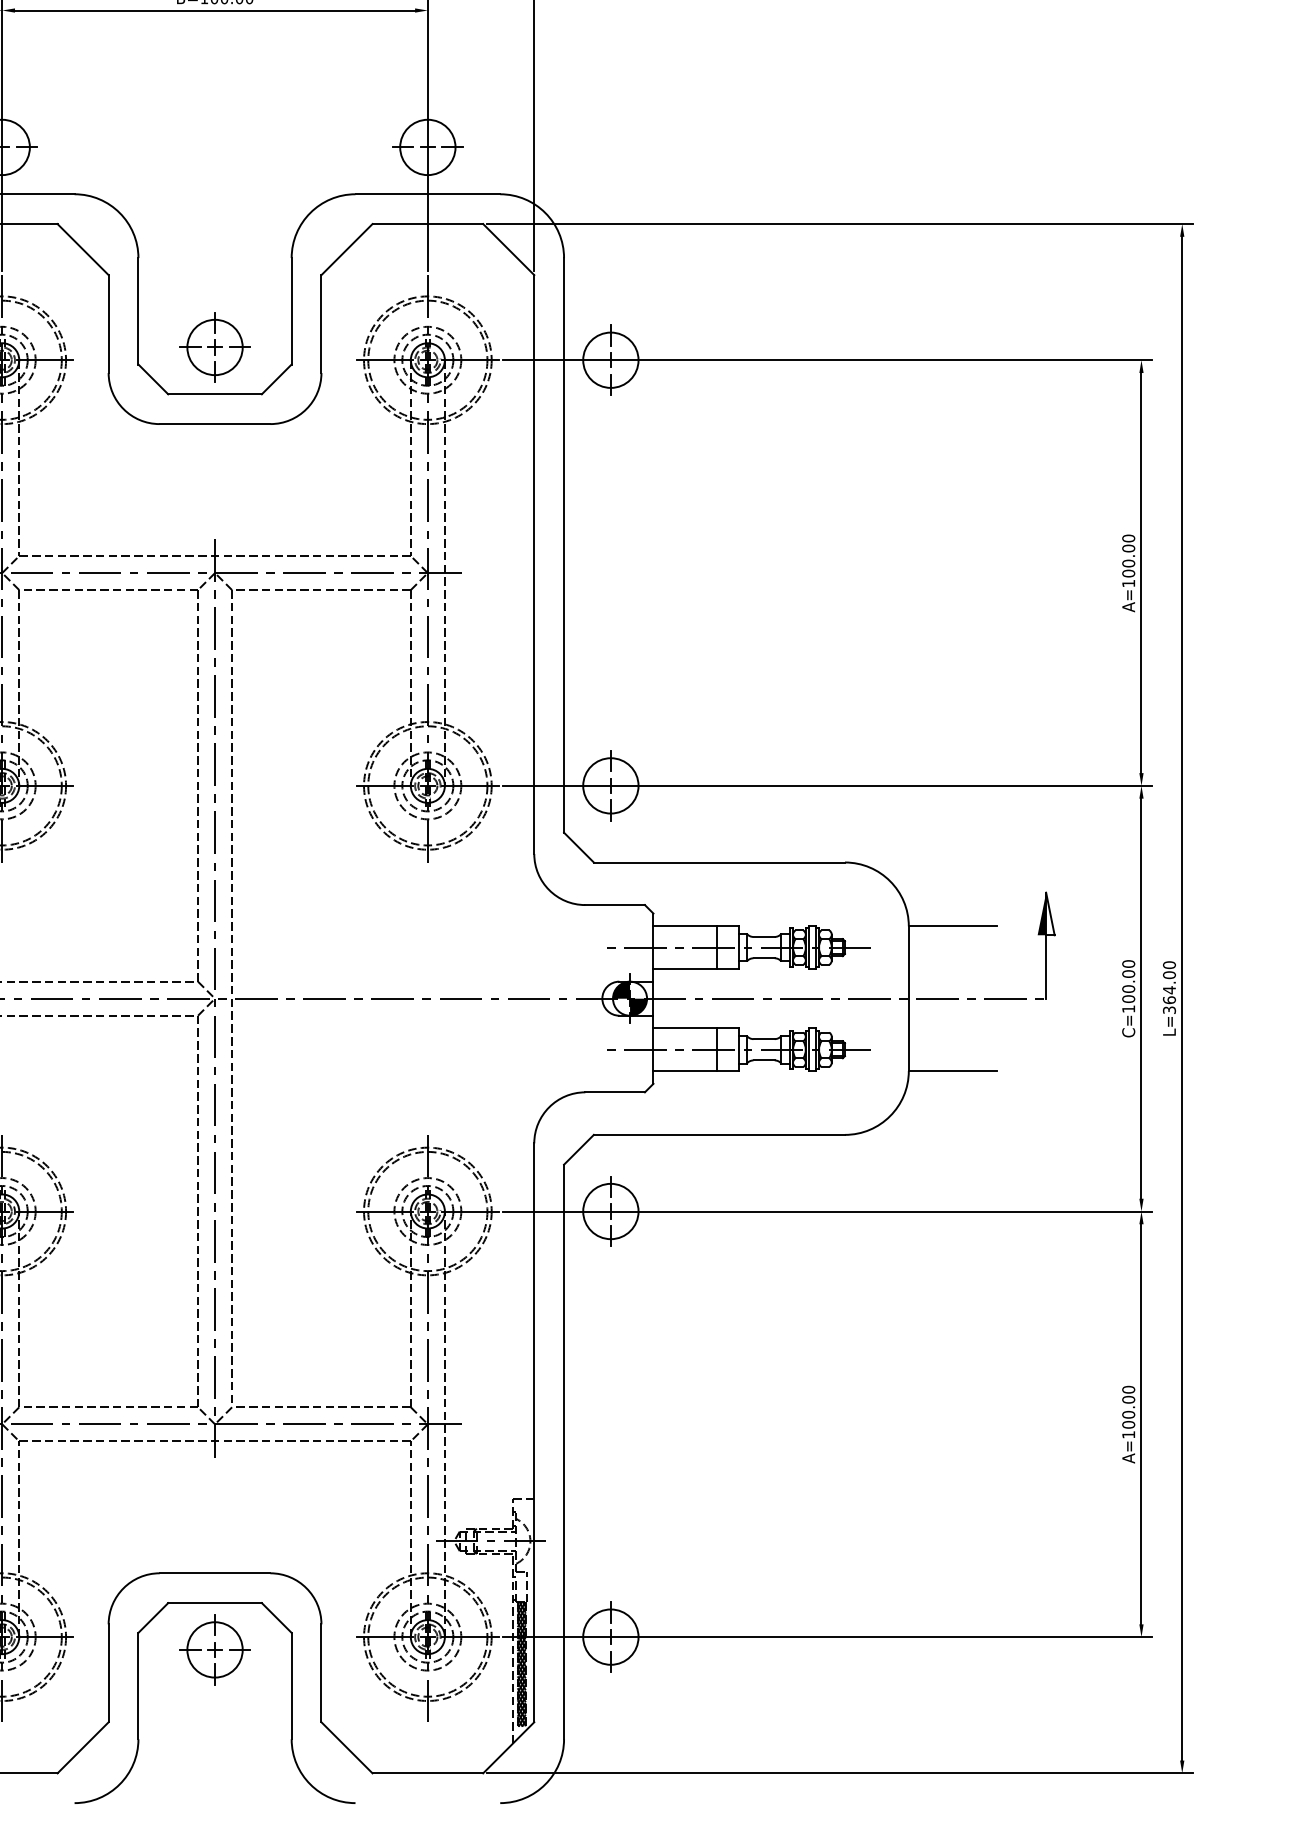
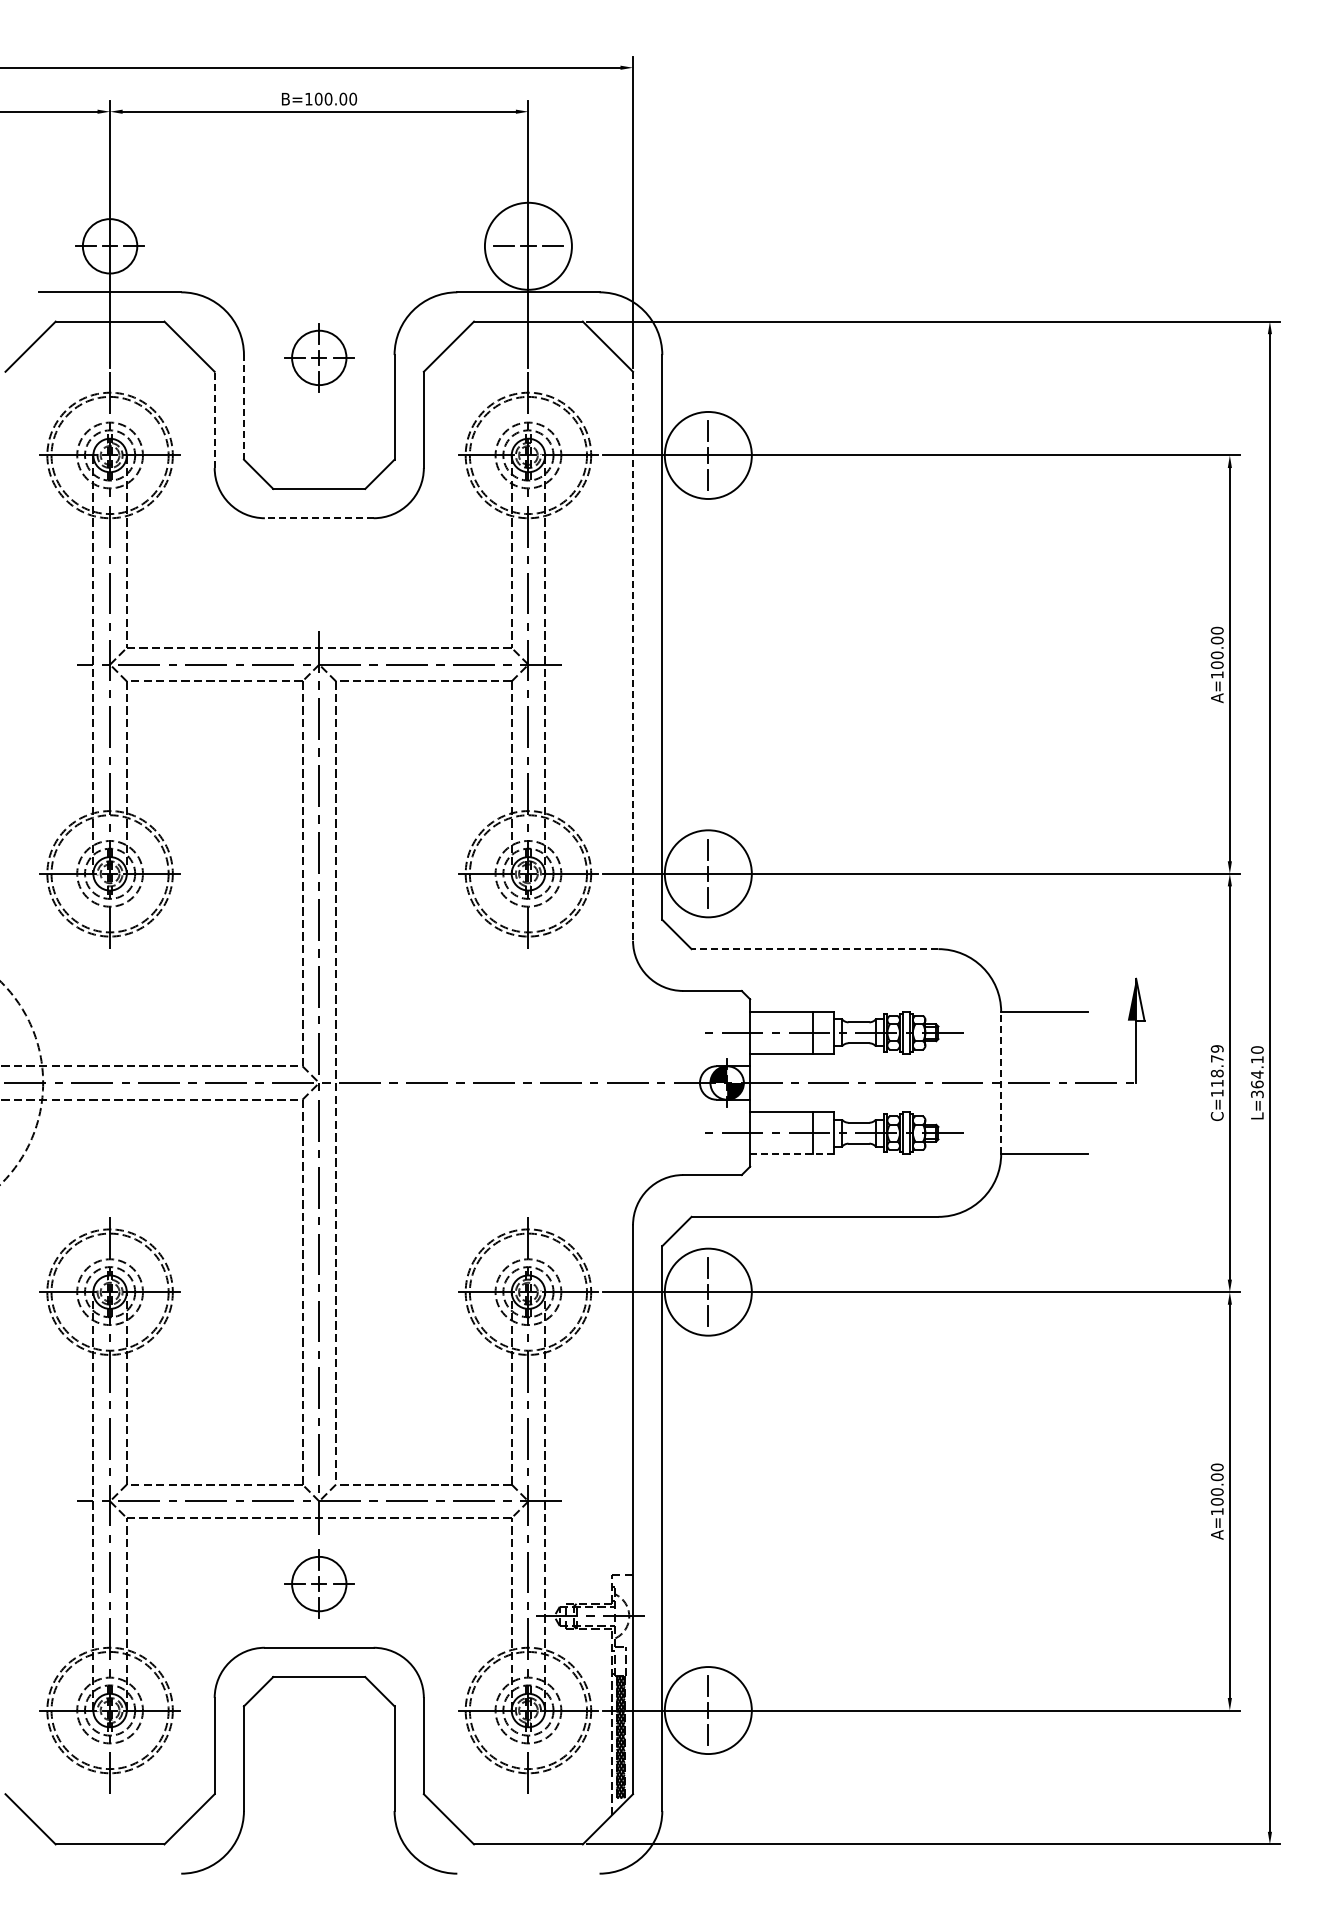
circle: (427, 147) -> (528, 246), size x1.6
line: (137, 310) -> (243, 406), solid -> dashed
line: (108, 323) -> (214, 419), solid -> dashed
part: (215, 347) -> (319, 357), moved
circle: (611, 360) -> (708, 455), size x1.6
line: (214, 424) -> (318, 518), solid -> dashed
line: (534, 564) -> (633, 656), solid -> dashed
circle: (611, 785) -> (708, 873), size x1.6
line: (718, 862) -> (814, 949), solid -> dashed
text: (1169, 974) -> (1257, 1059), L=364.00 -> L=364.10
text: (1127, 981) -> (1216, 1066), C=100.00 -> C=118.79
line: (909, 998) -> (1001, 1082), solid -> dashed
line: (696, 1071) -> (792, 1154), solid -> dashed
circle: (611, 1210) -> (708, 1291), size x1.6
circle: (611, 1637) -> (708, 1710), size x1.6
part: (215, 1649) -> (319, 1583), moved

